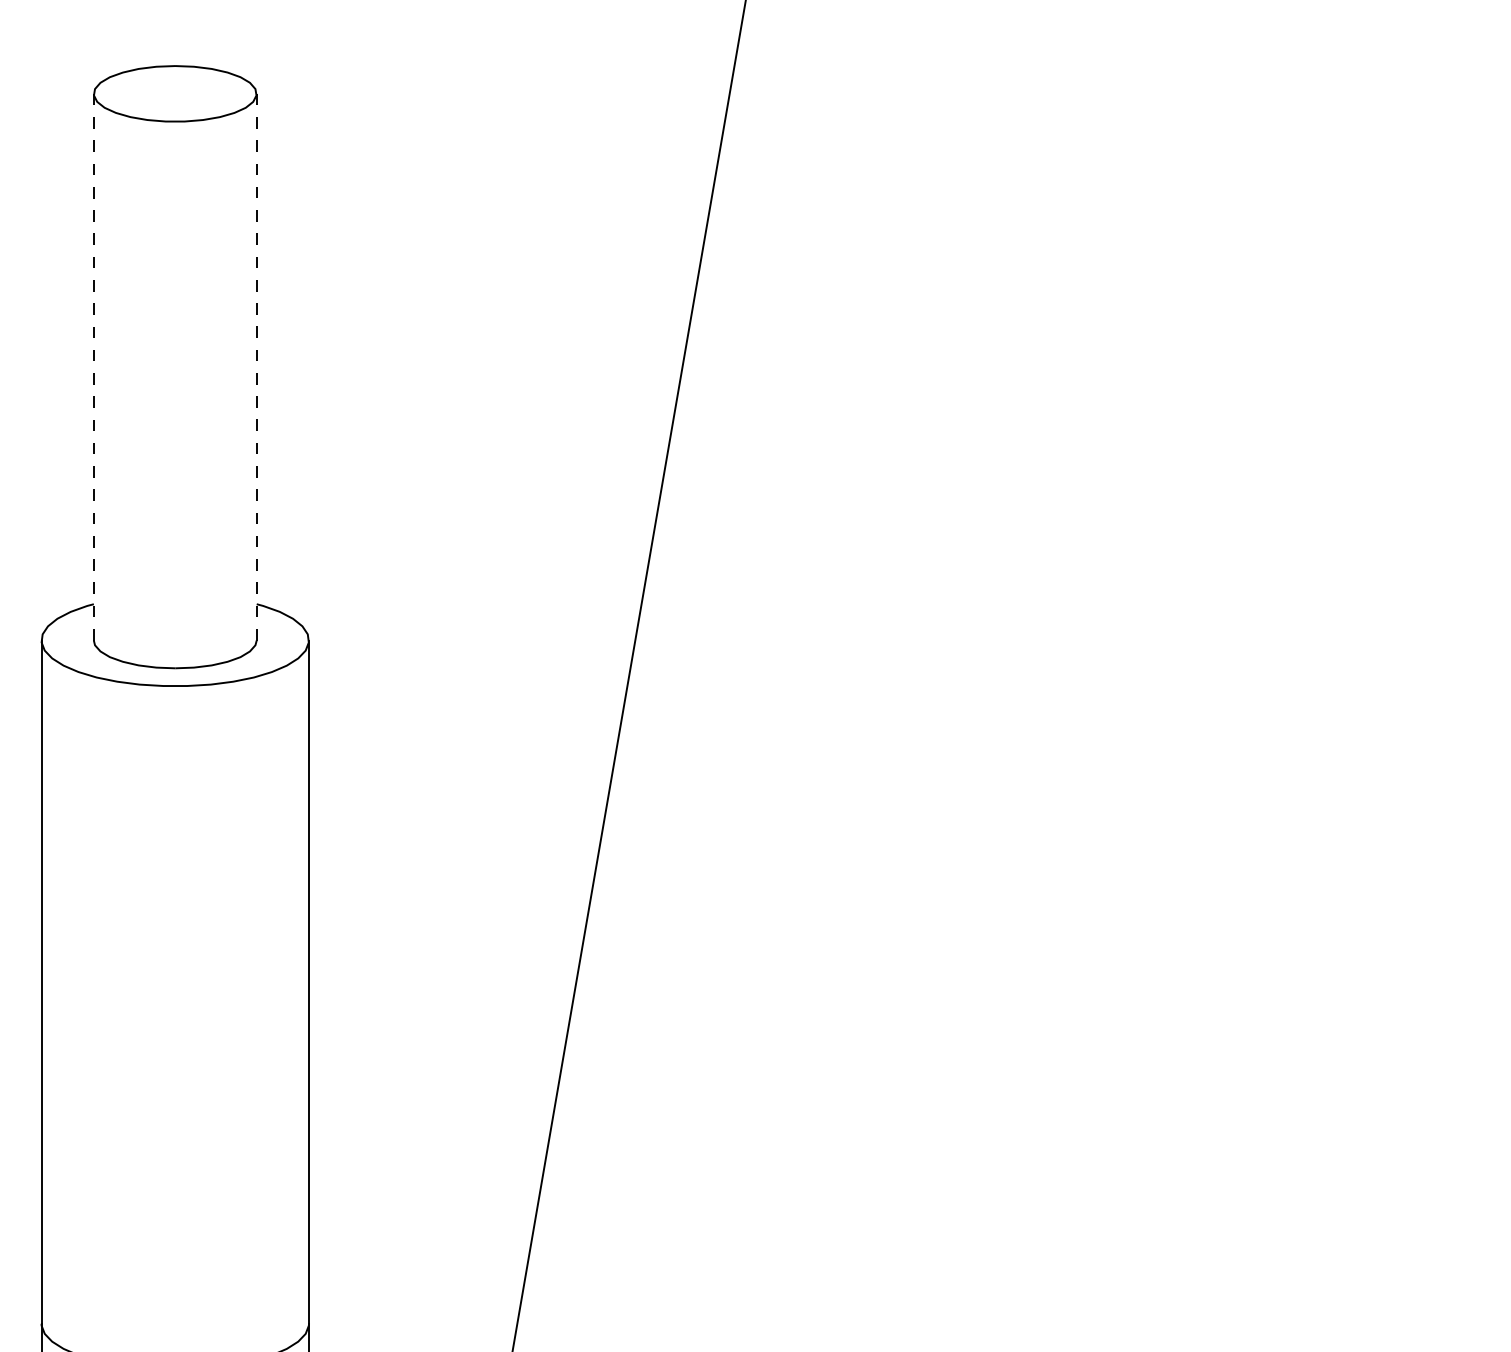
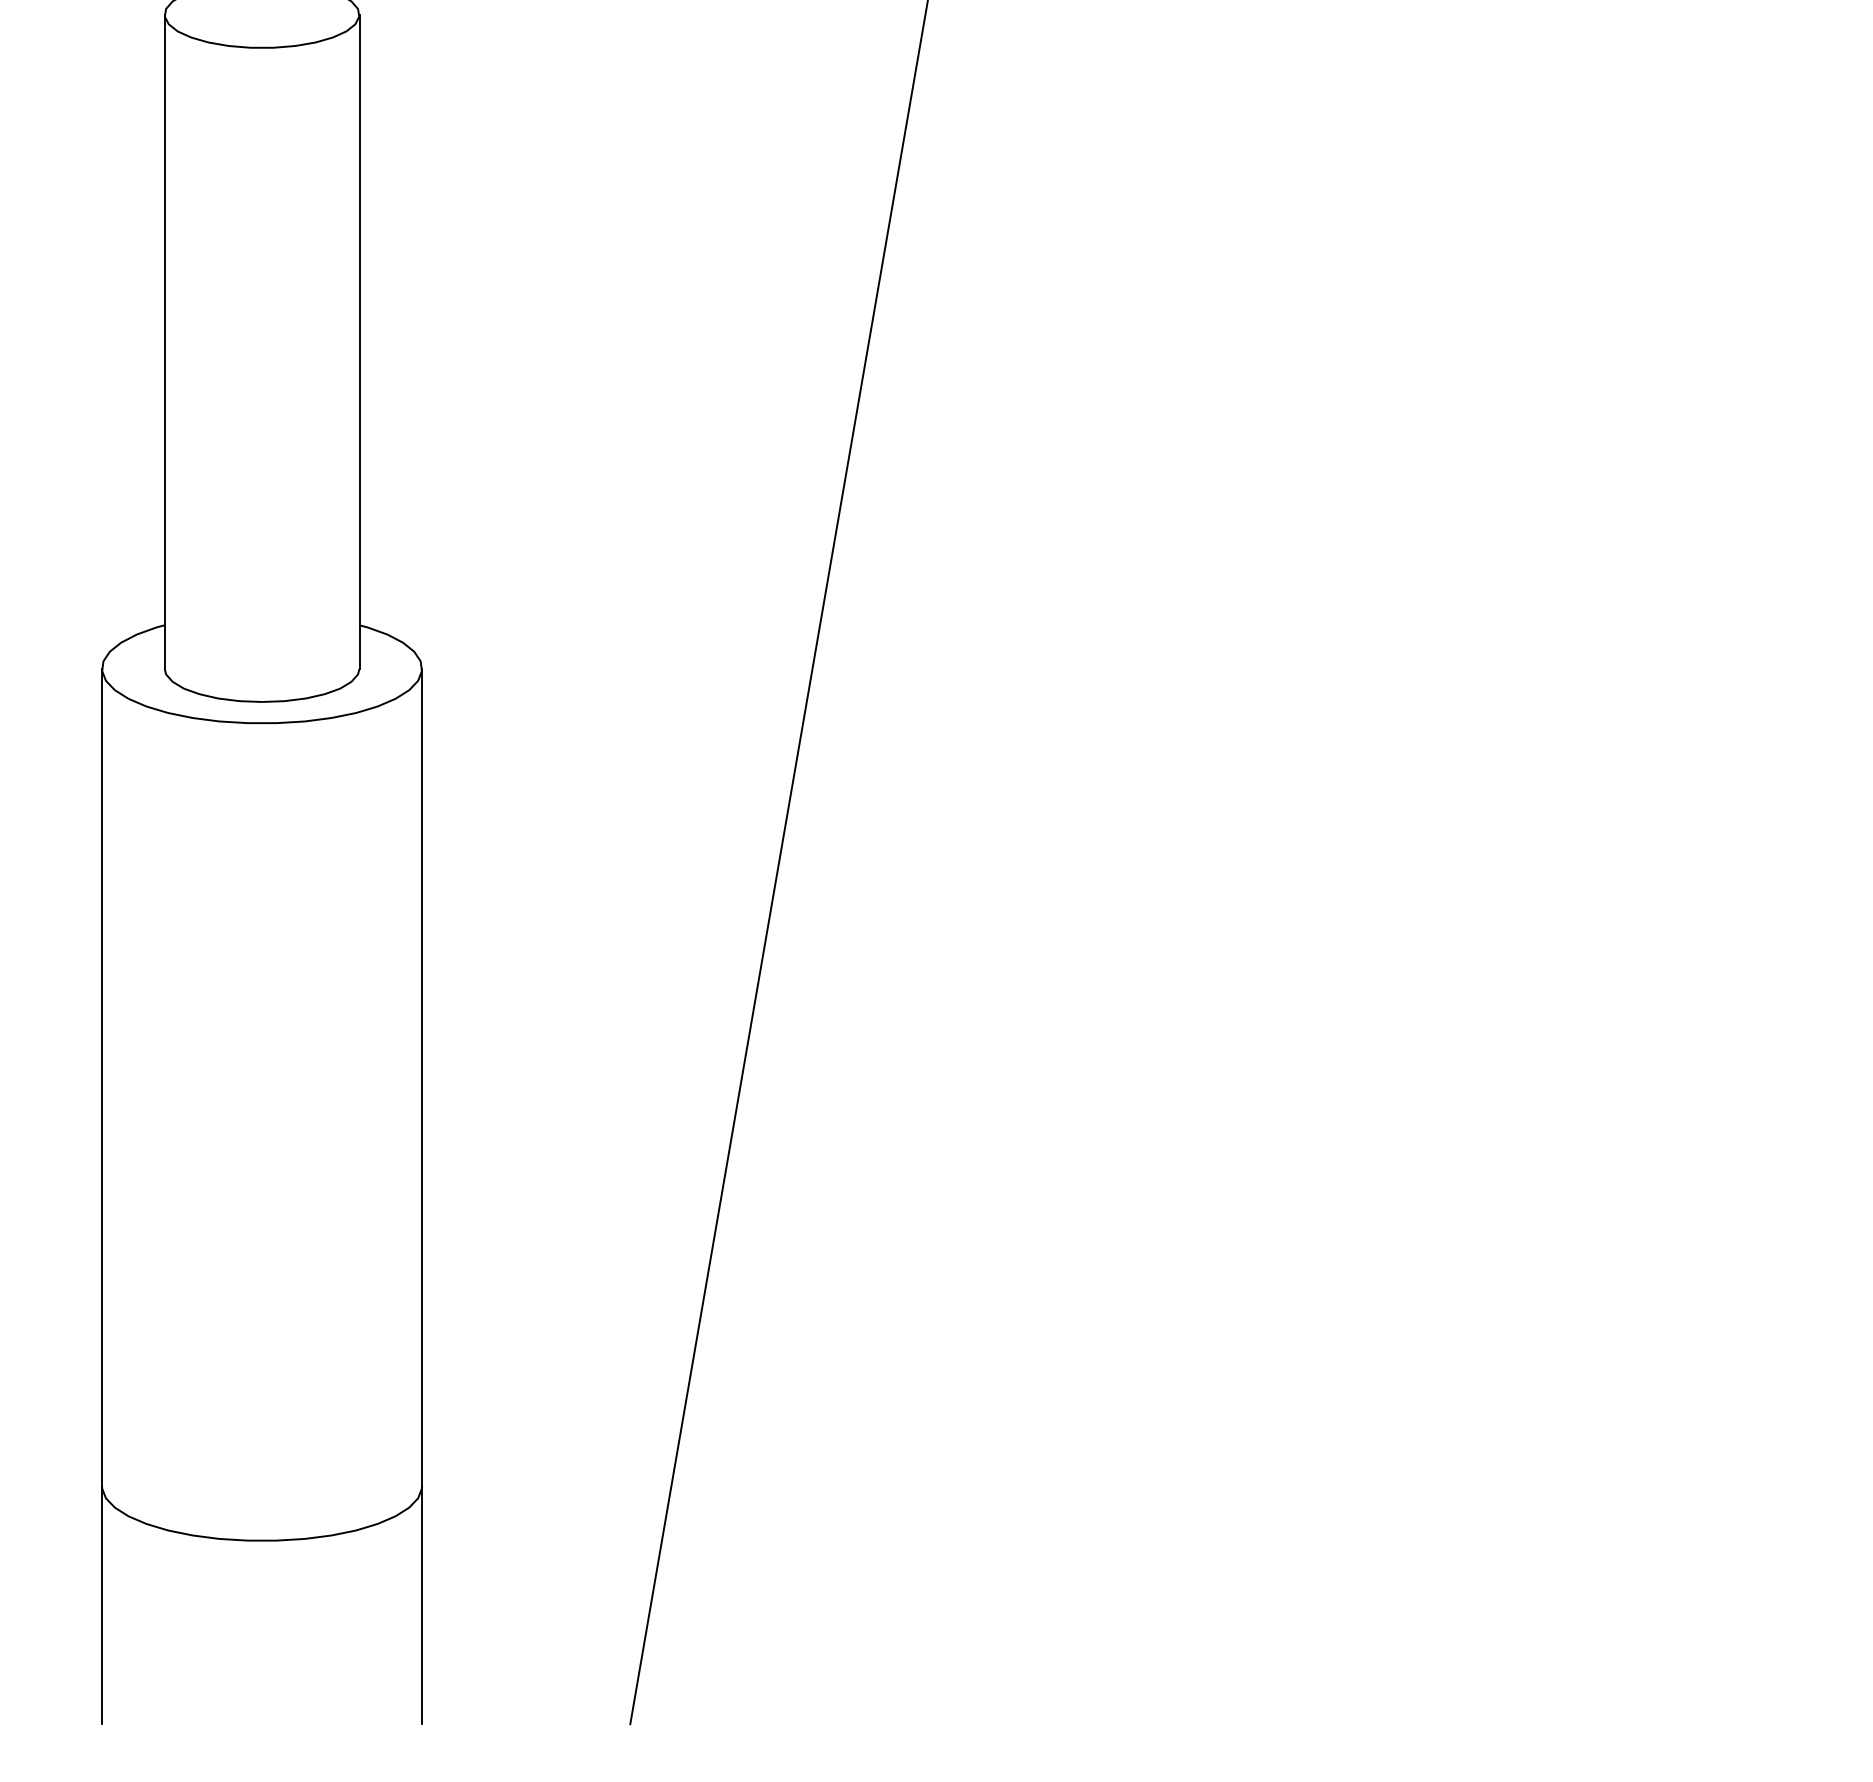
line: (93, 367) -> (164, 342), dashed -> solid
line: (256, 367) -> (359, 341), dashed -> solid

